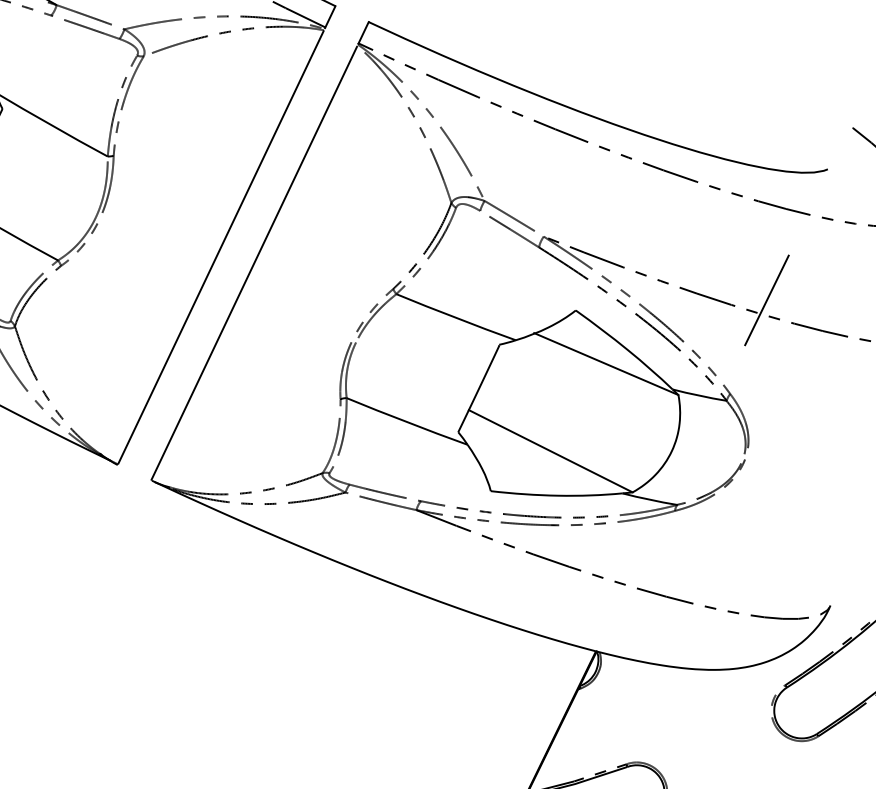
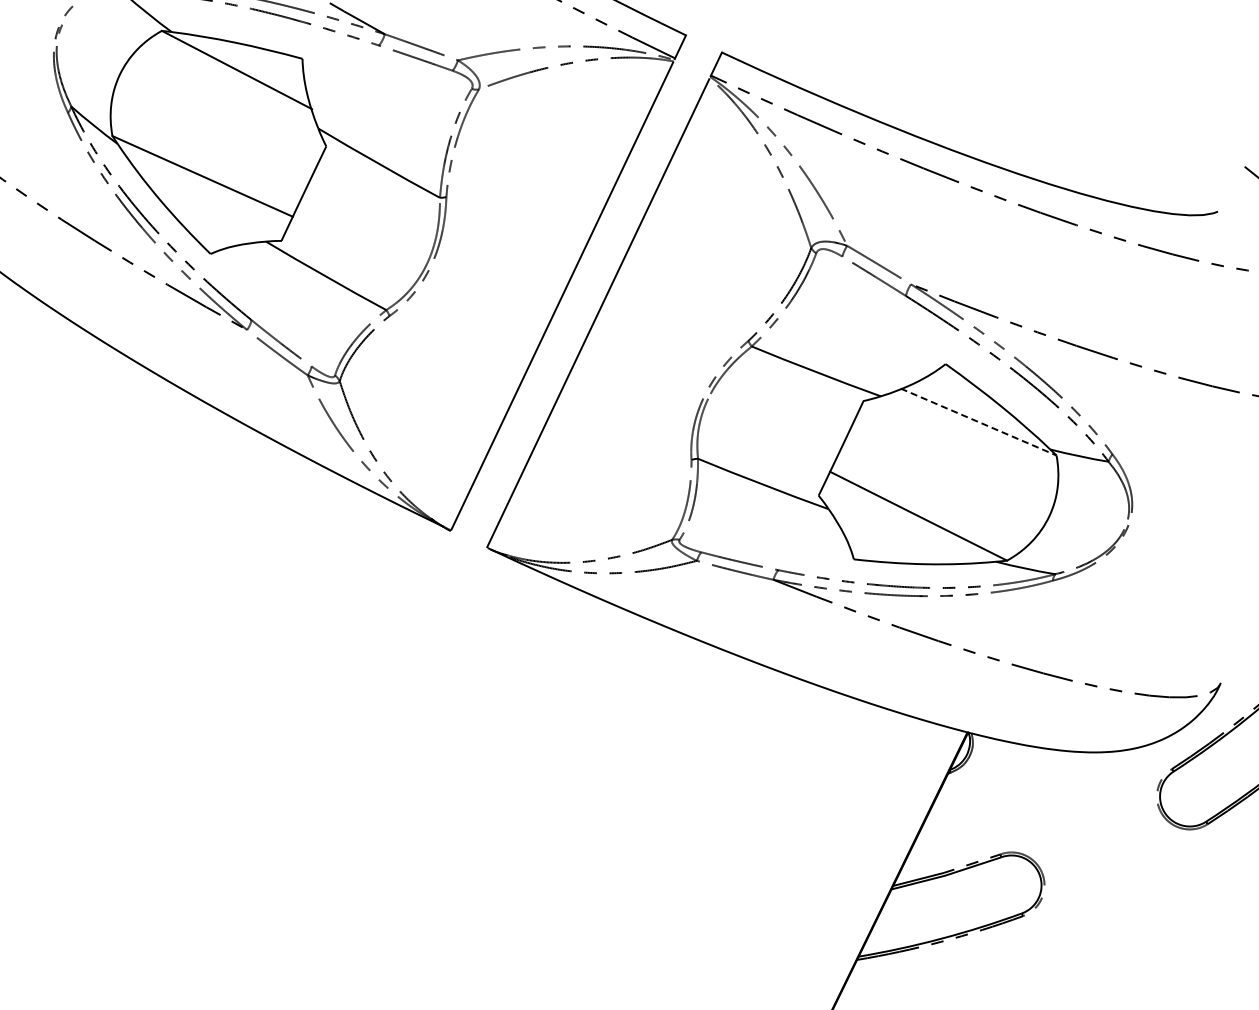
line: (766, 299) -> (1151, 352), removed
line: (606, 364) -> (978, 422), solid -> dashed

